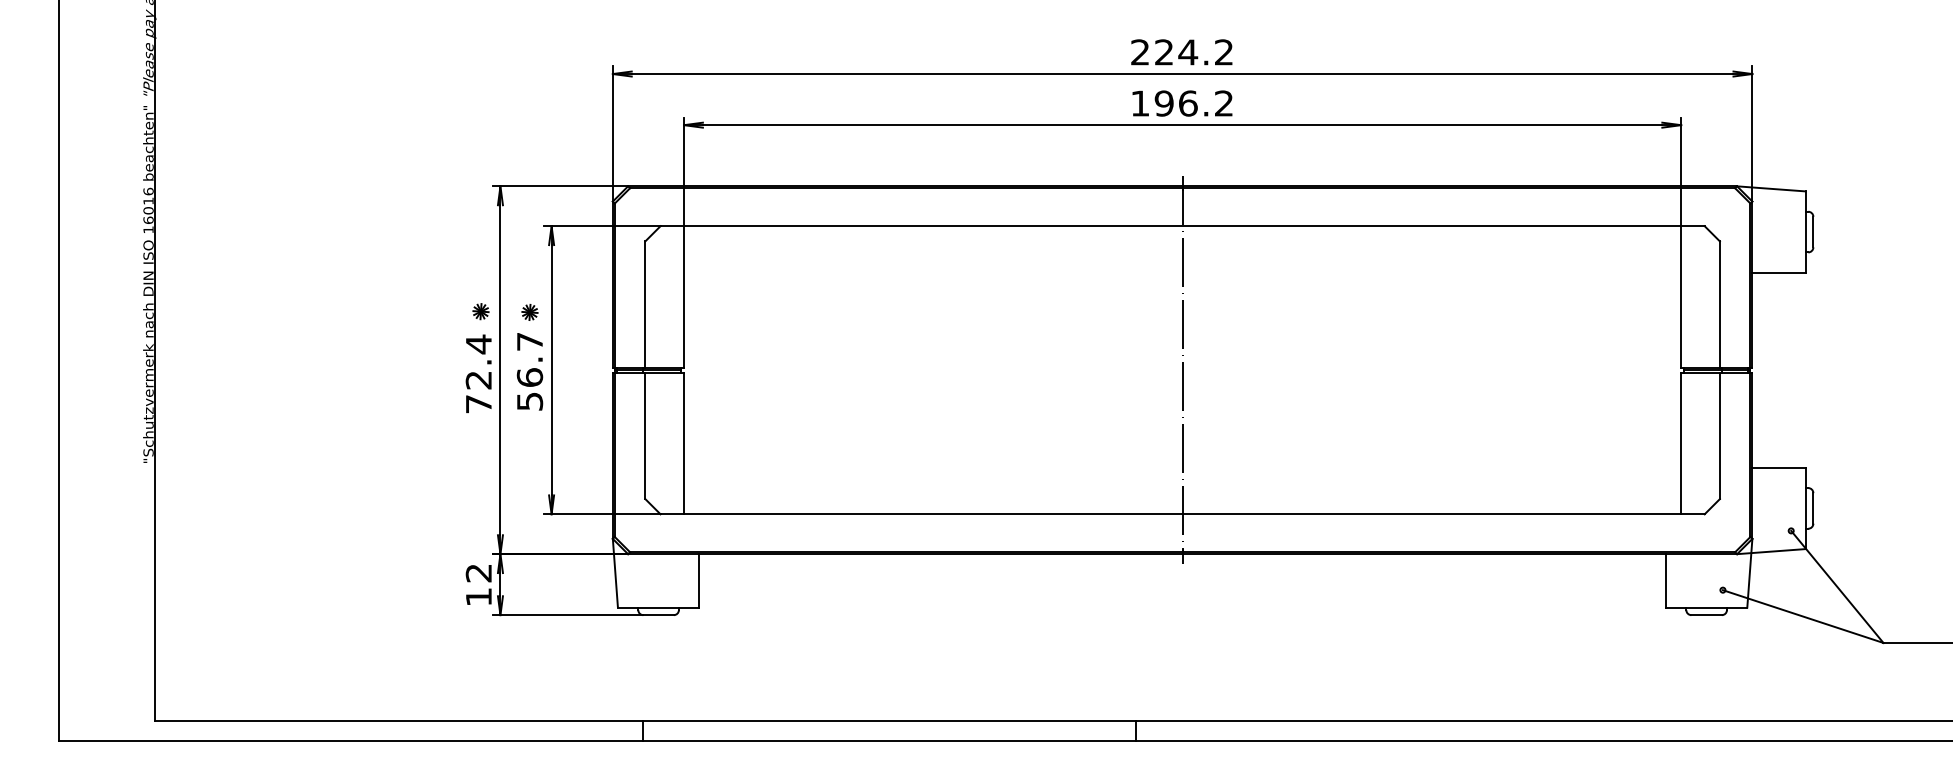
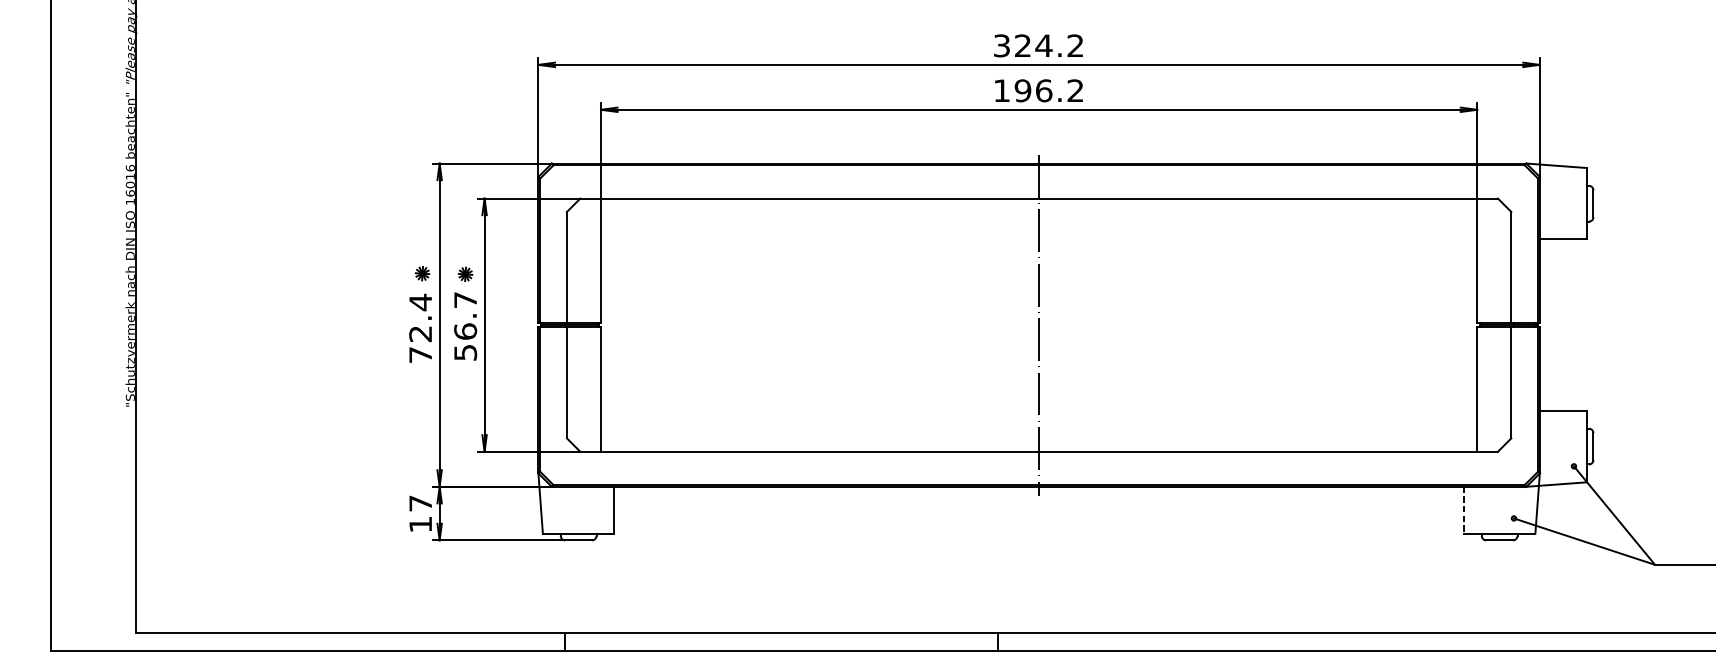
text: (1140, 52) -> (1002, 45), 224.2 -> 324.2
text: (478, 573) -> (420, 503), 12 -> 17
line: (1665, 580) -> (1463, 509), solid -> dashed

